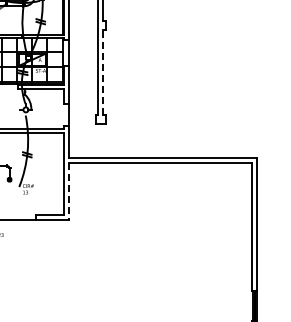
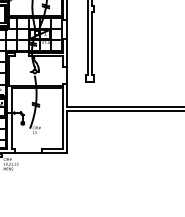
line: (103, 72) -> (92, 43), dashed -> solid
line: (69, 191) -> (67, 131), dashed -> solid

